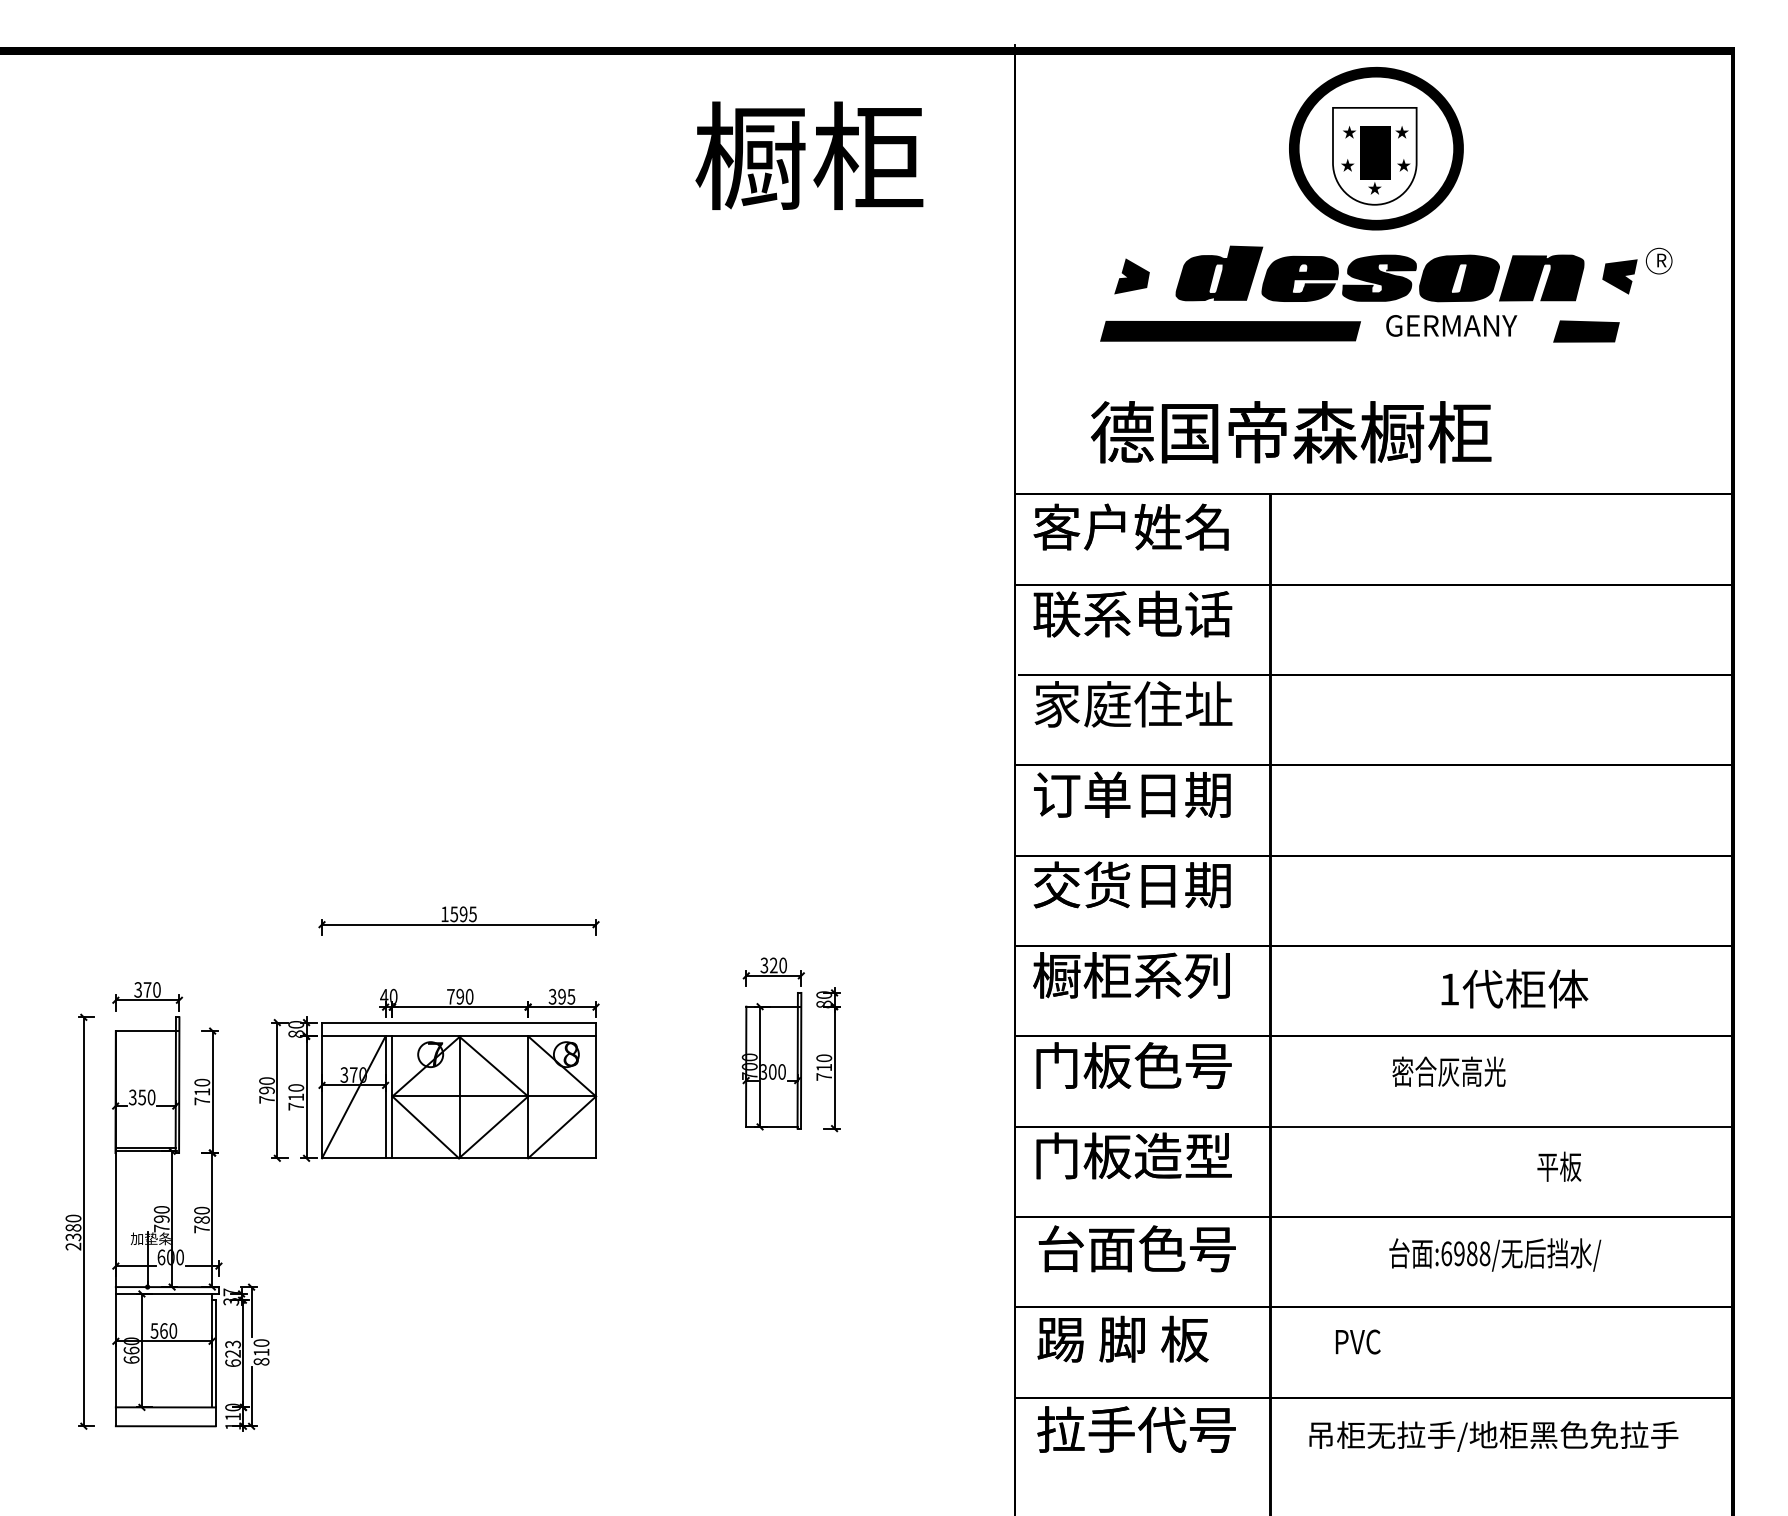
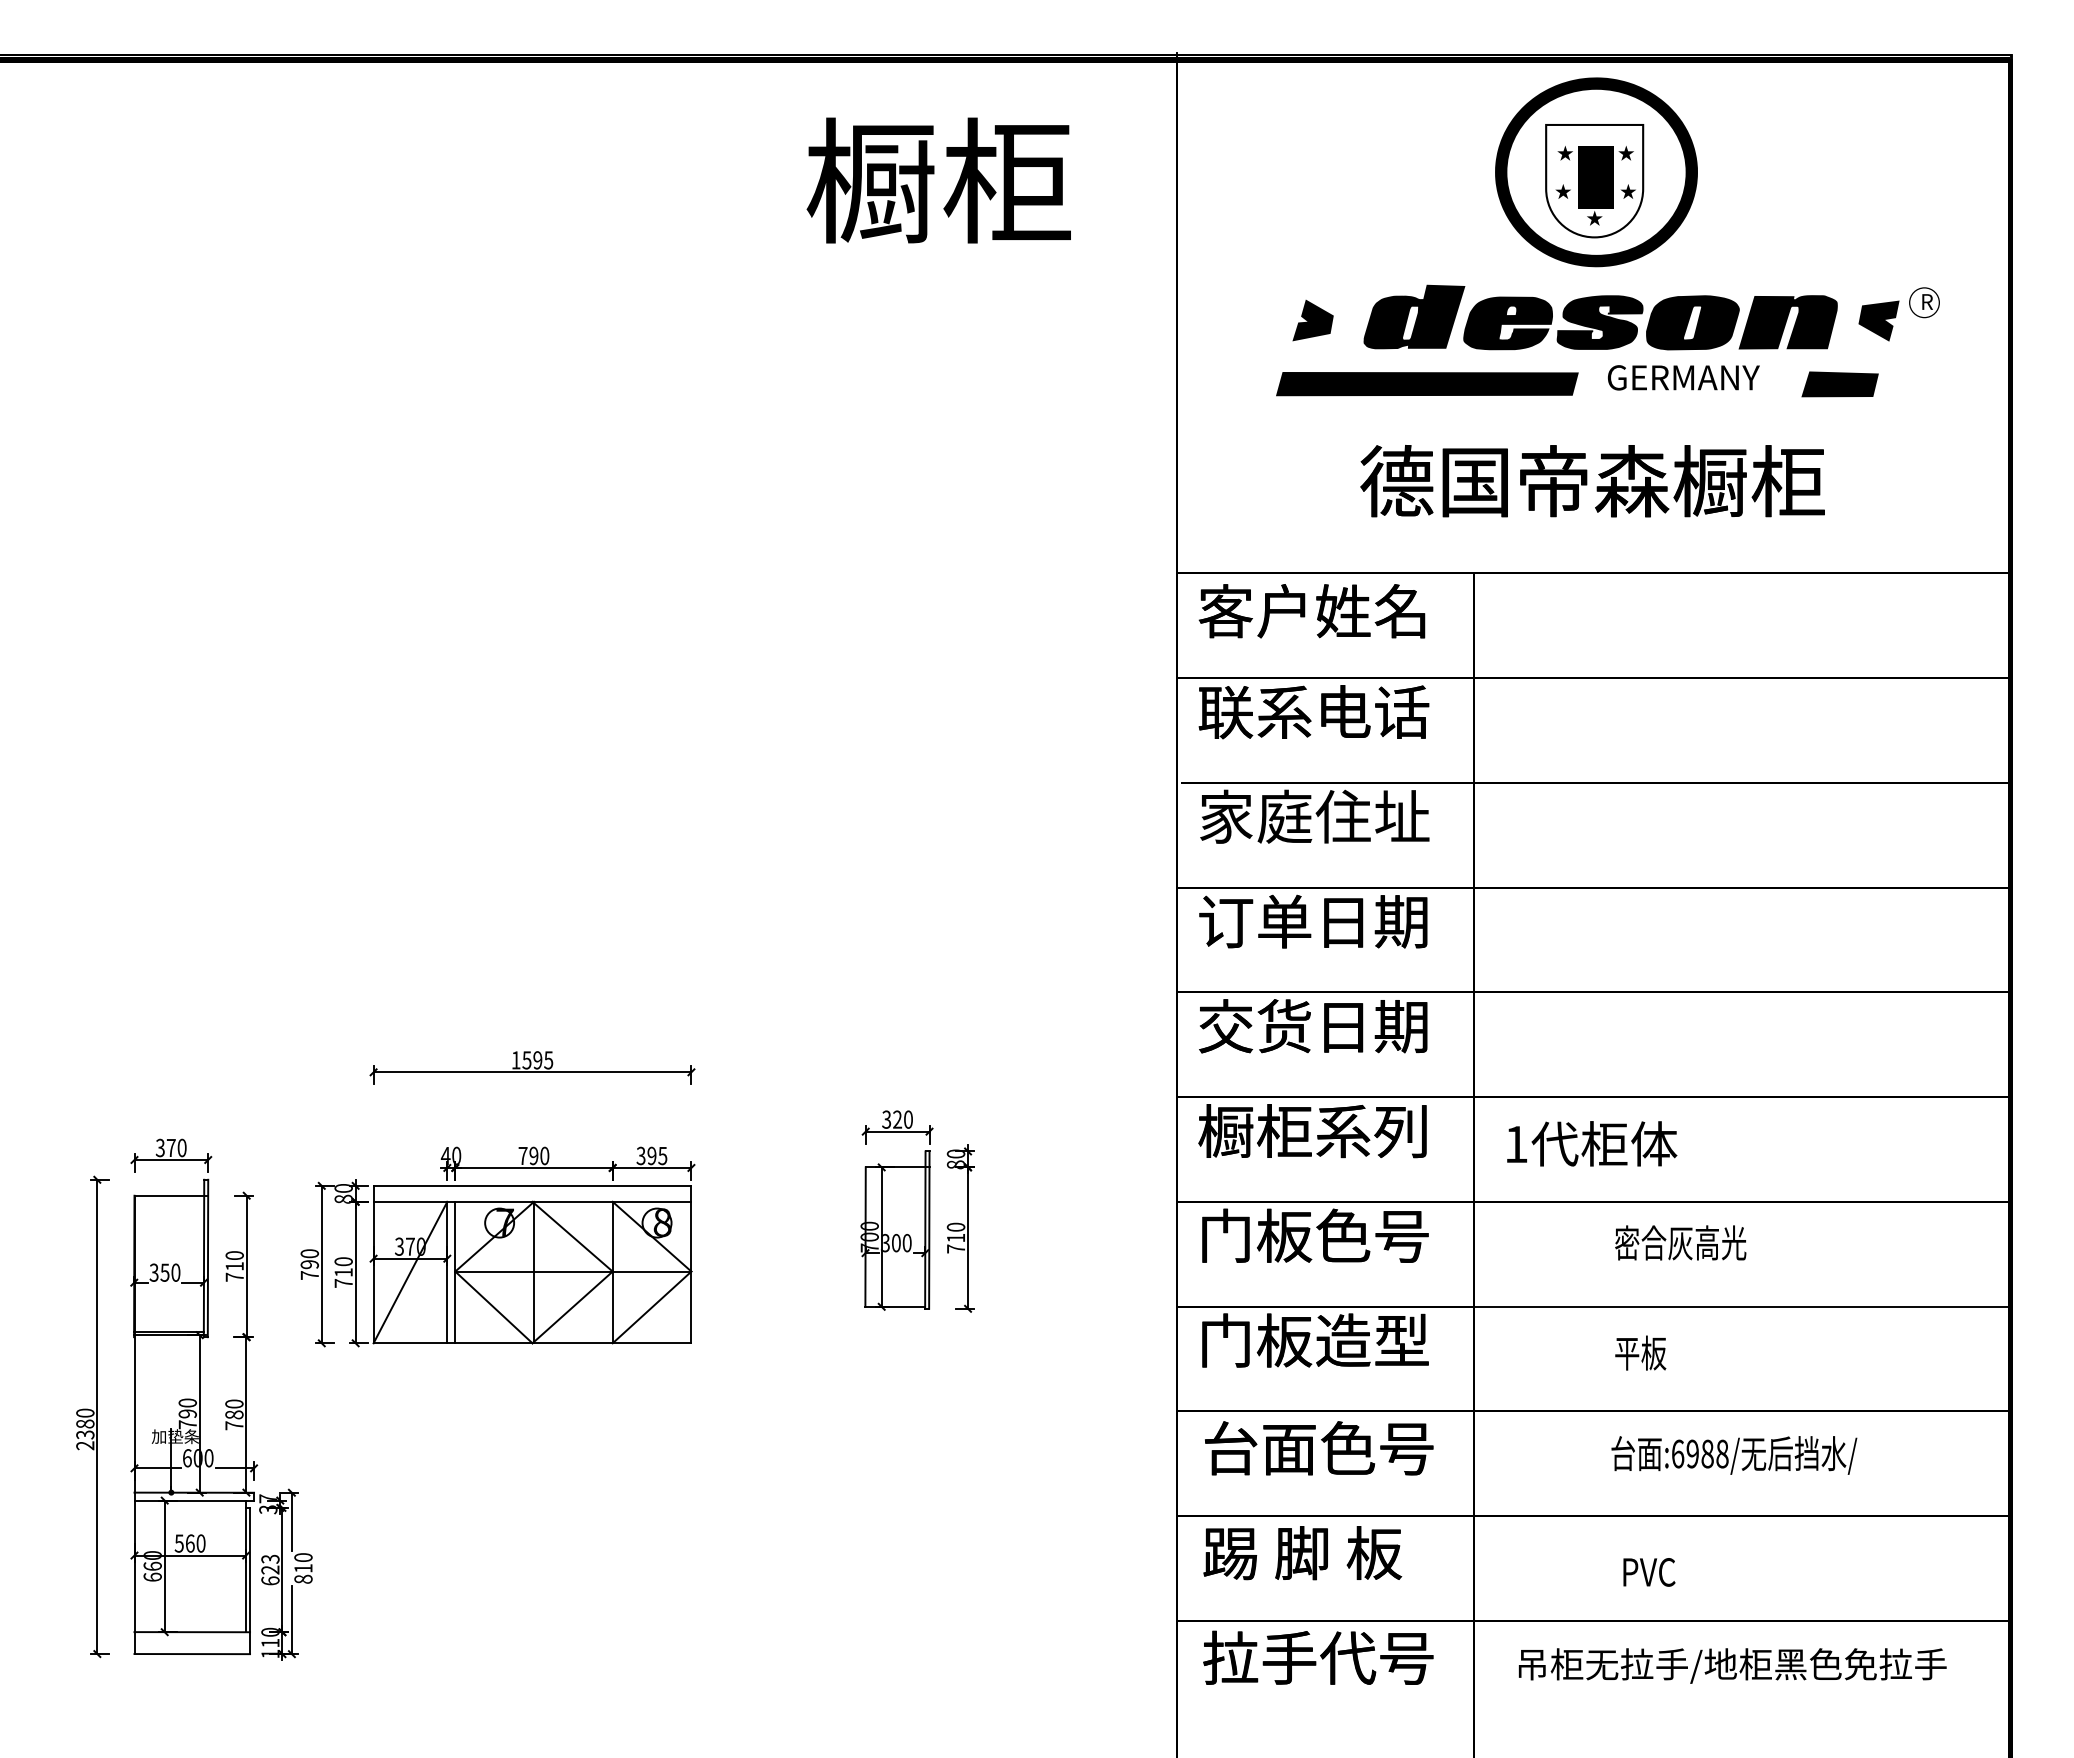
text: (1291, 432) -> (1592, 481), moved
text: (1515, 988) -> (1592, 1143), moved
text: (1559, 1166) -> (1640, 1352), moved
text: (1358, 1342) -> (1649, 1572), moved

